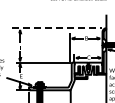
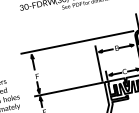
line: (57, 27) -> (77, 41), dashed -> solid

